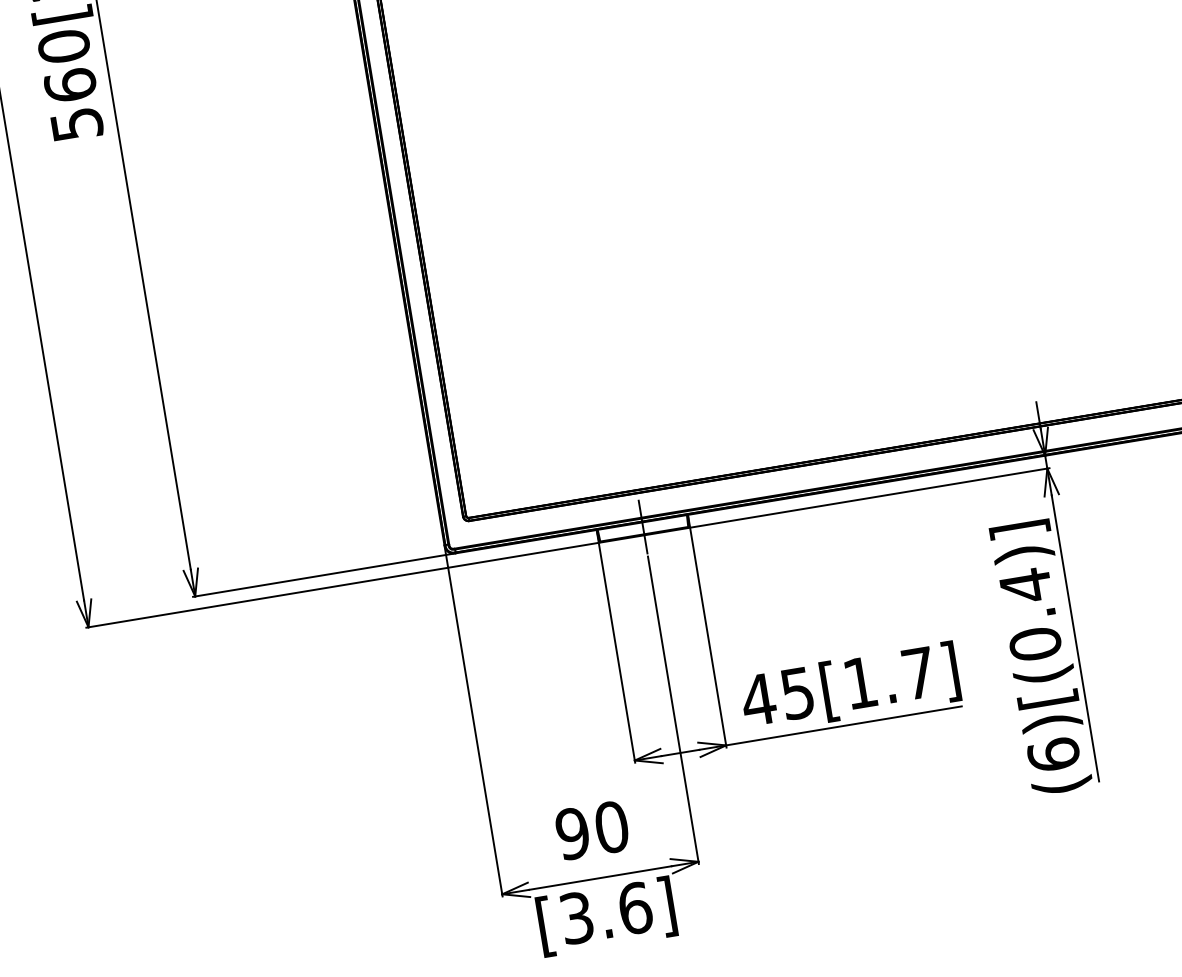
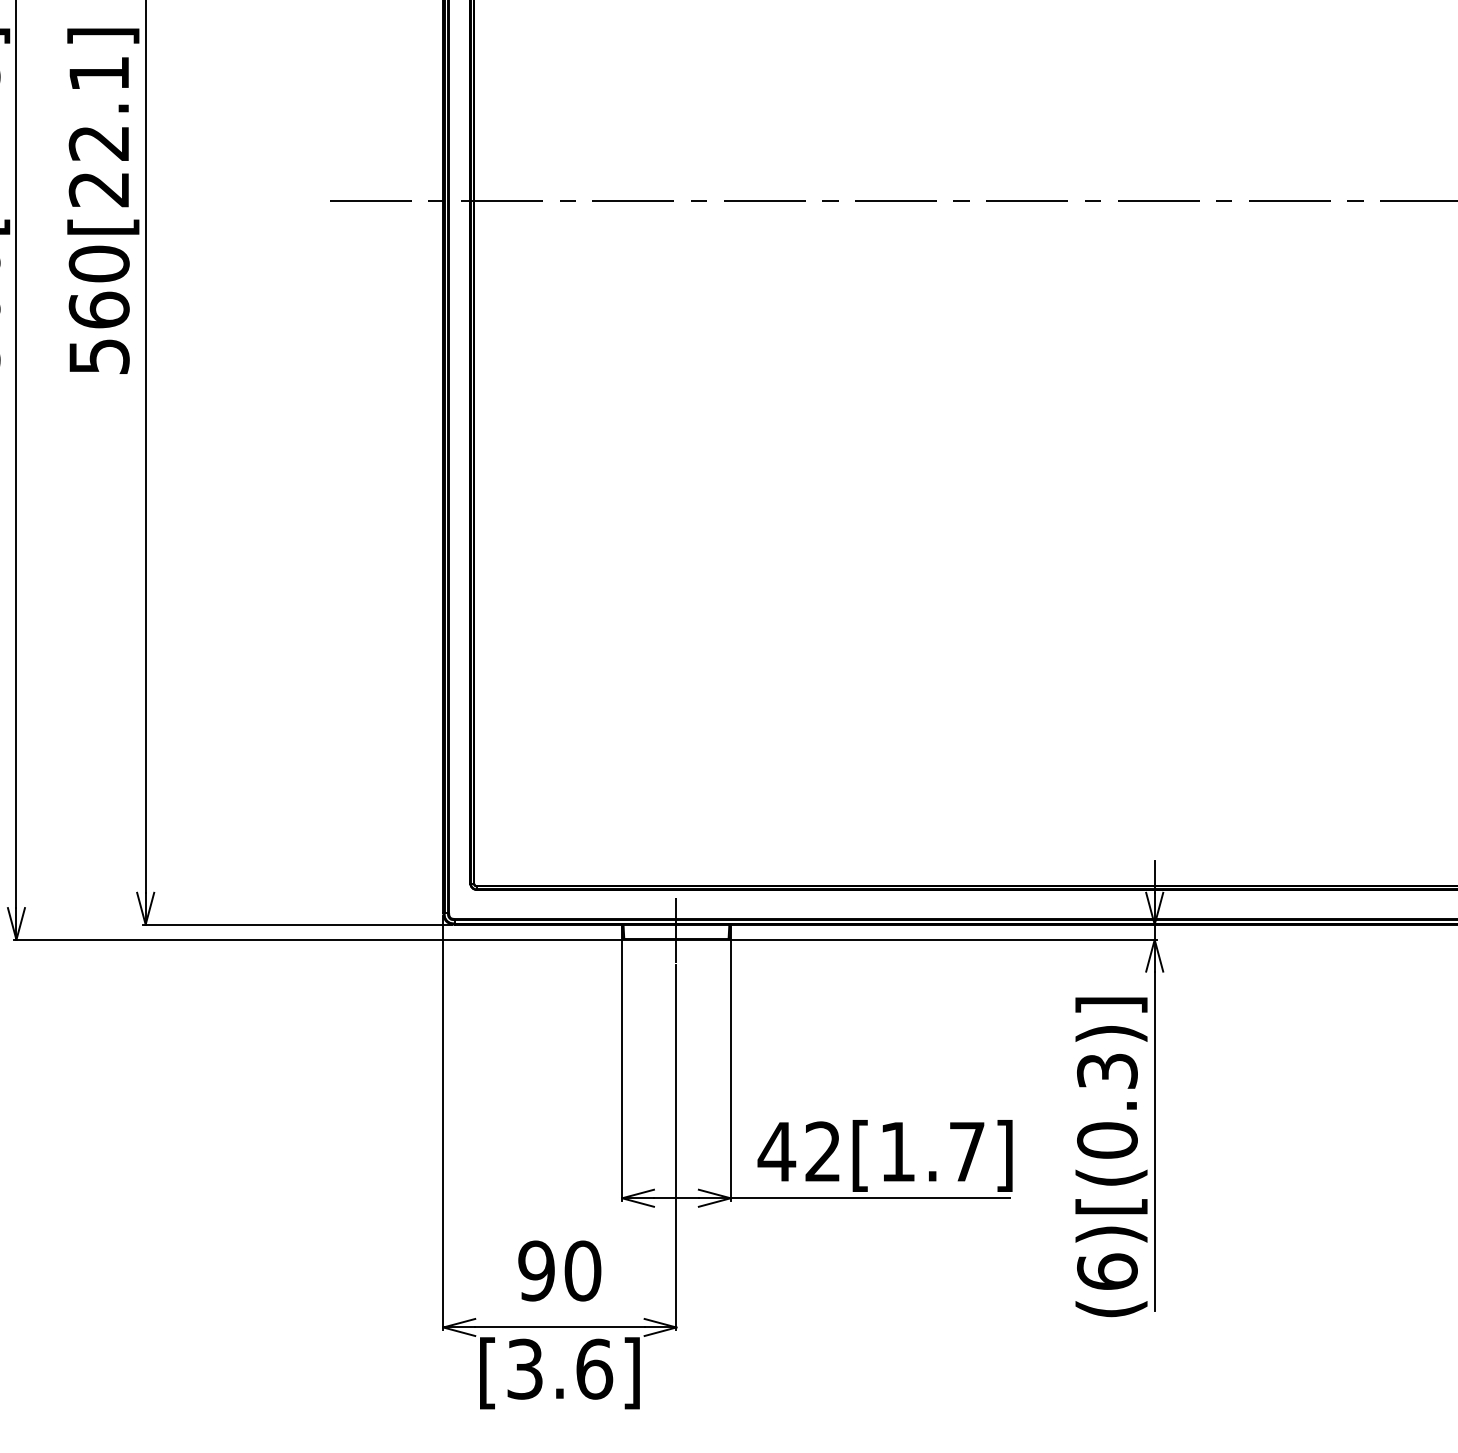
text: (1025, 586) -> (1107, 1071), (6)[(0.4)] -> (6)[(0.3)]
text: (797, 693) -> (822, 1151), 45[1.7] -> 42[1.7]

